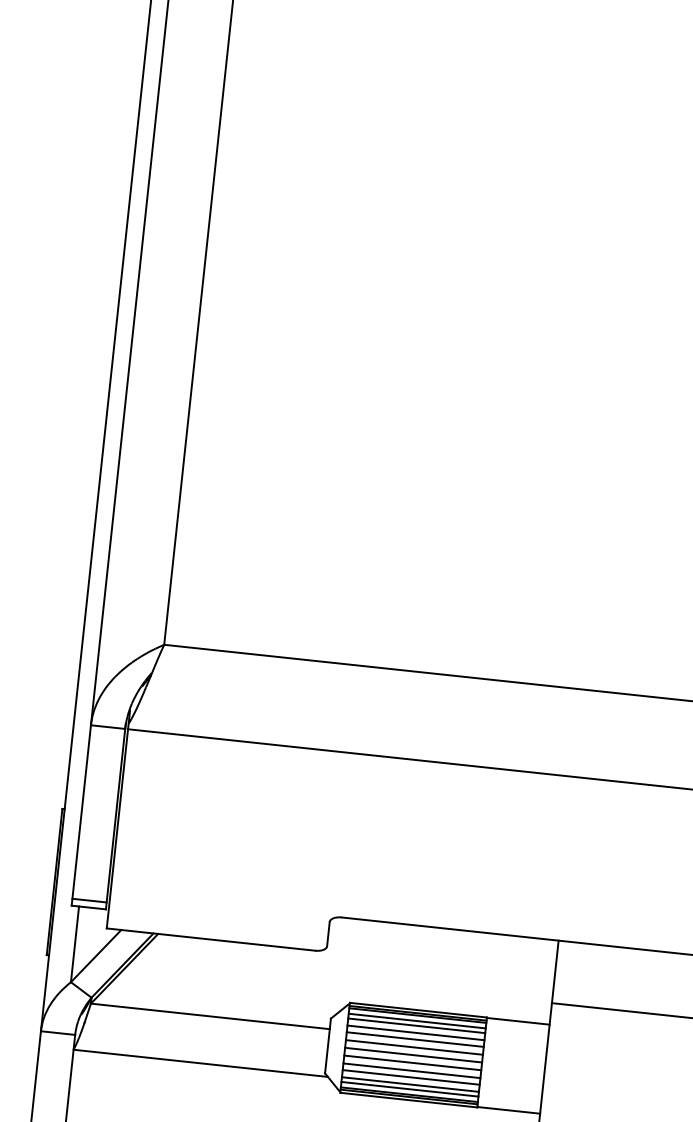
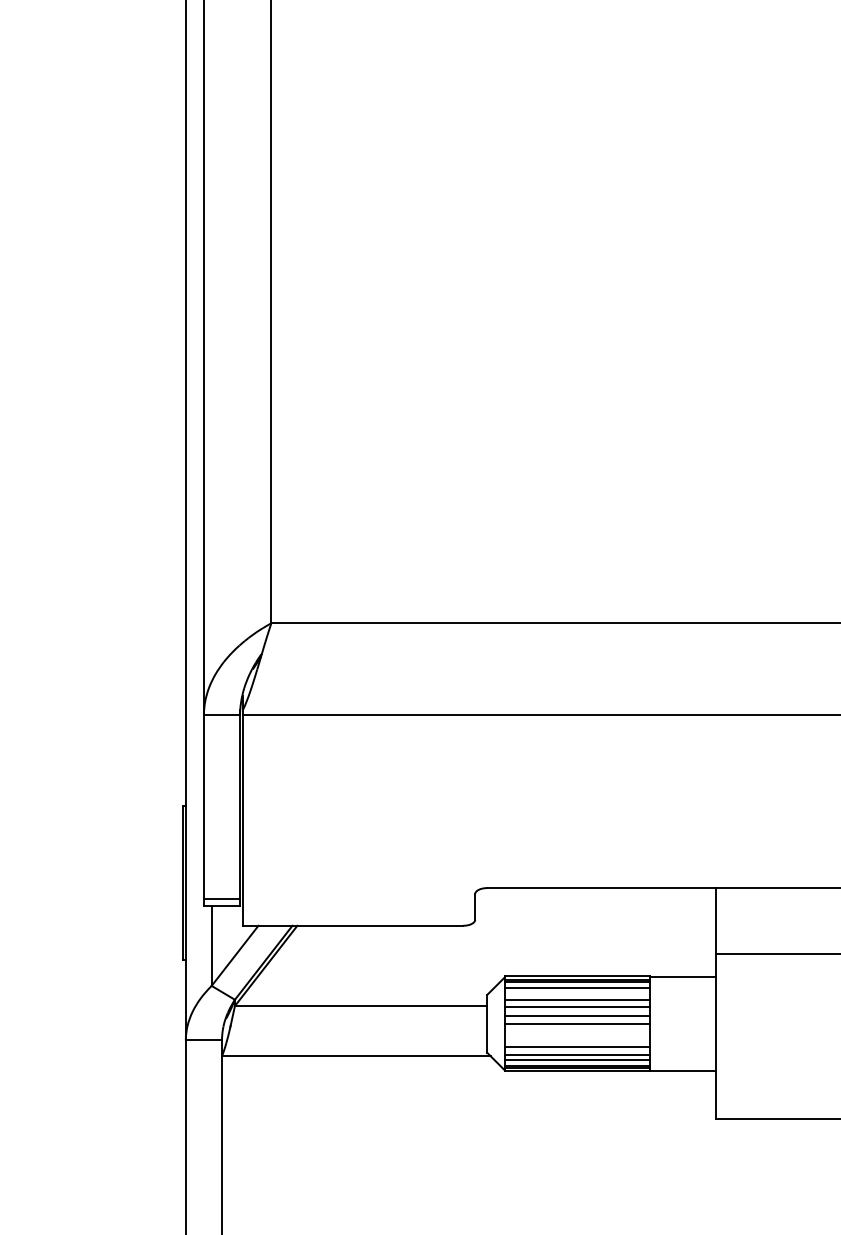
line: (416, 1025) -> (577, 992), removed
line: (412, 1063) -> (577, 1032), removed
line: (411, 1070) -> (577, 1040), removed

